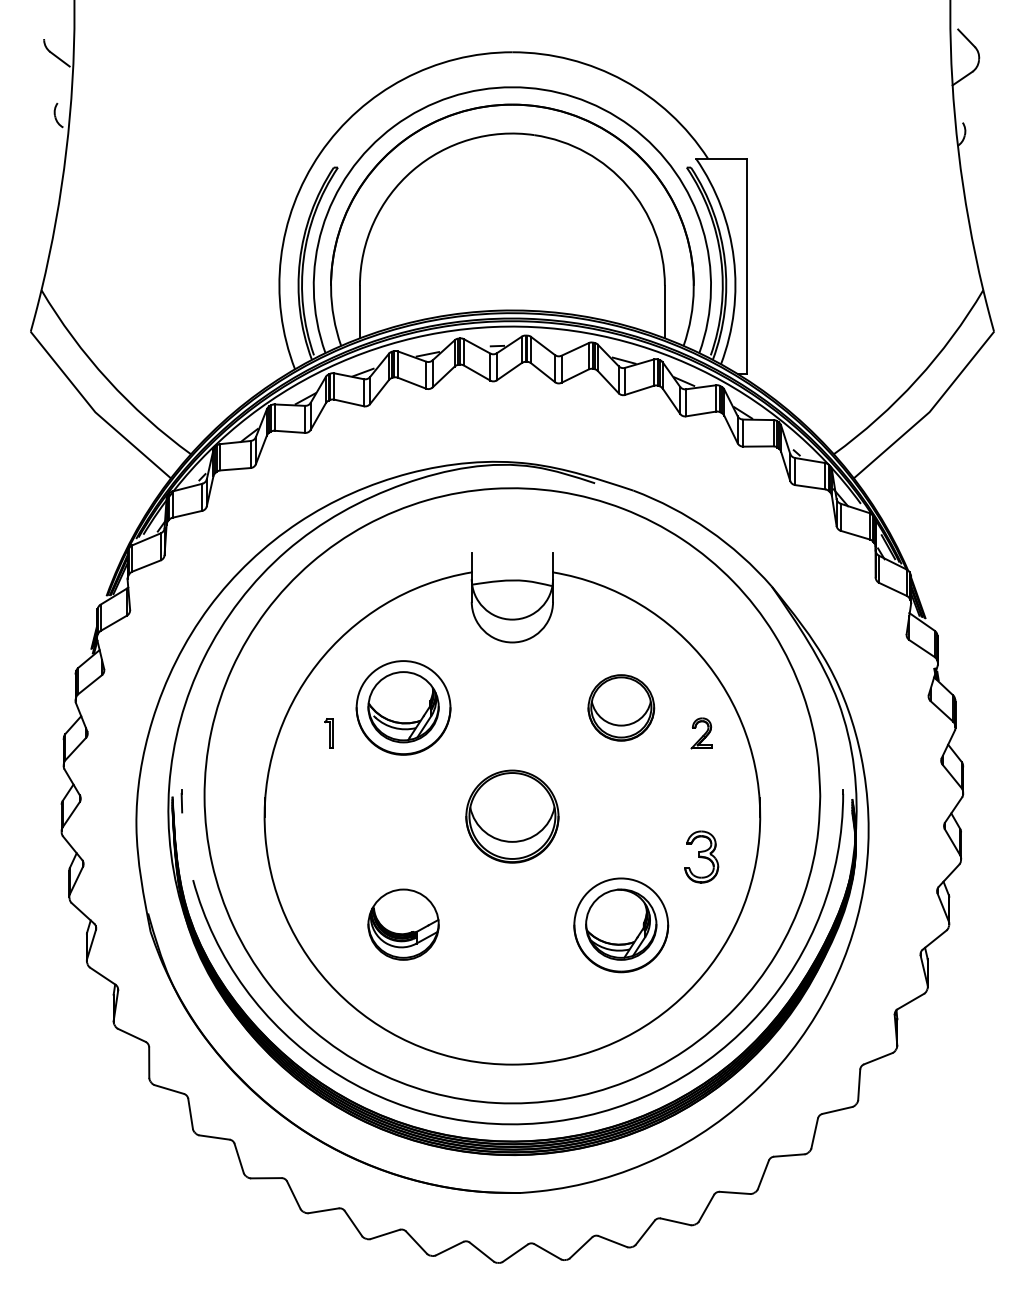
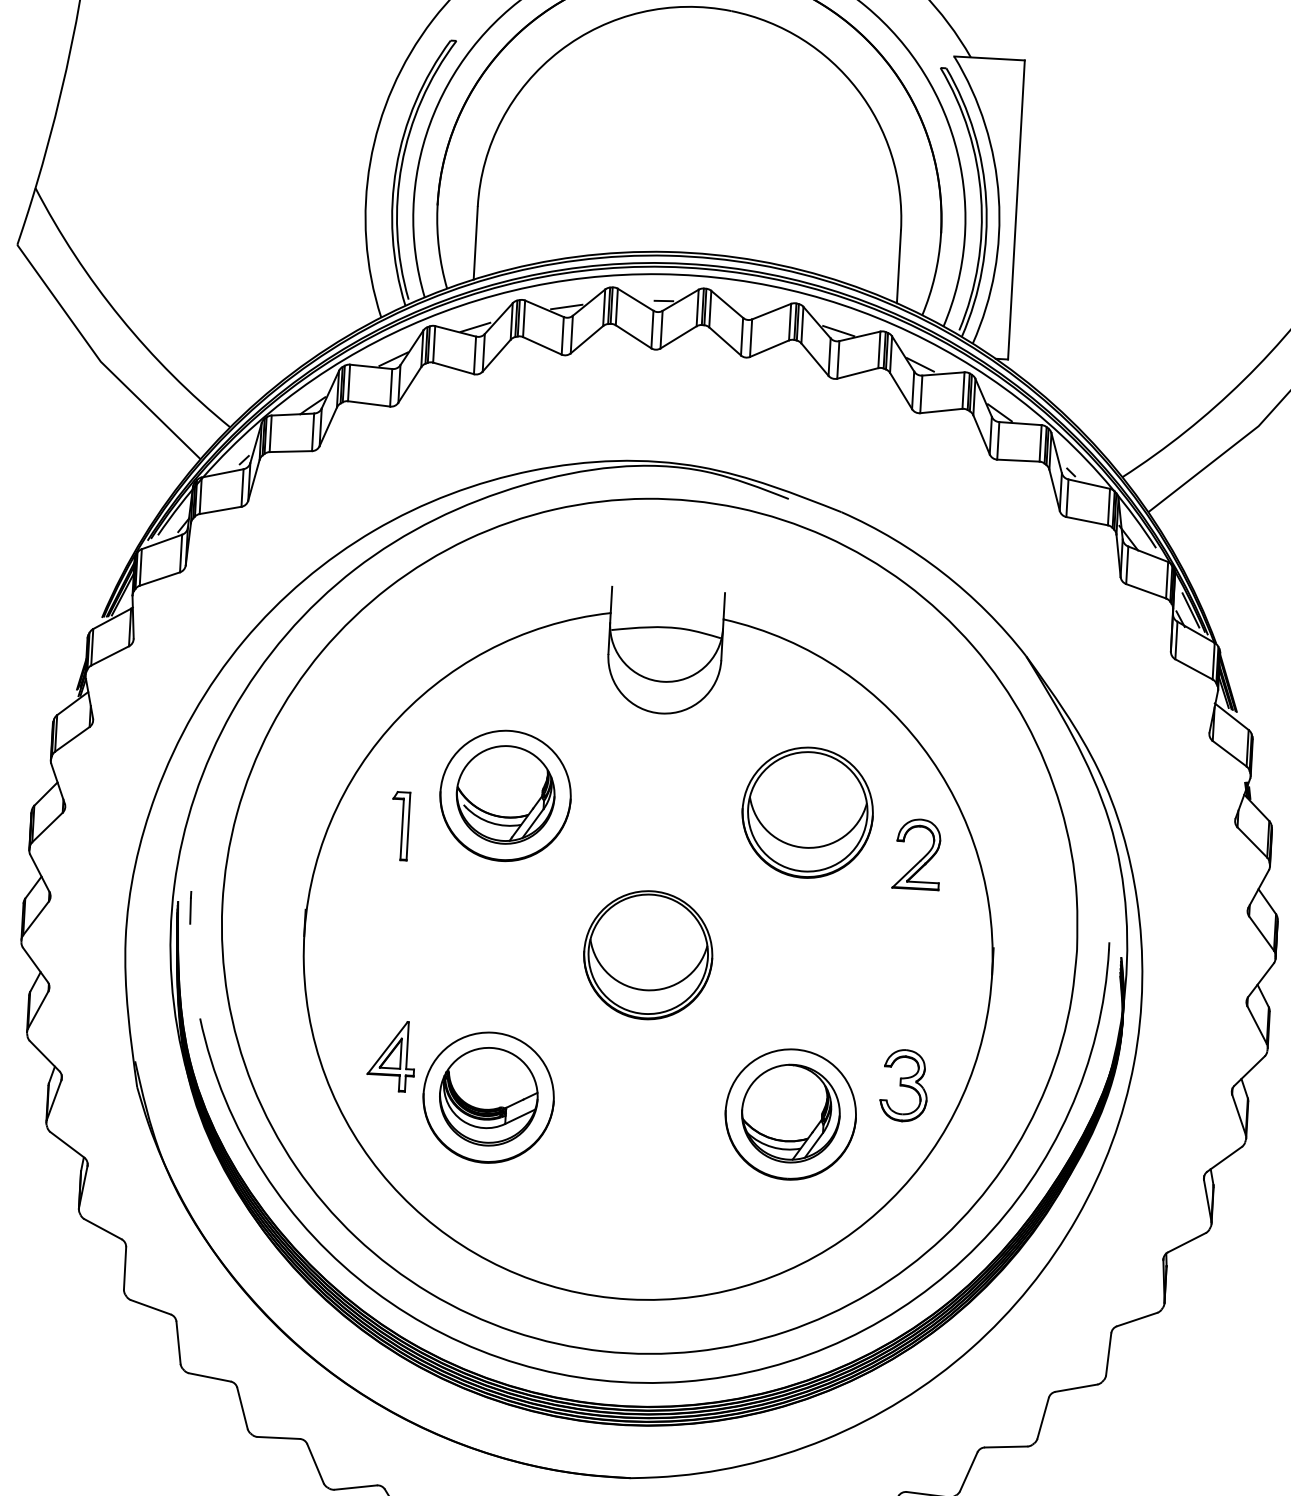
part: (621, 707) -> (808, 812), size x1.43
part: (328, 733) -> (399, 825), size x1.67
part: (701, 733) -> (917, 854), size x1.67
part: (701, 856) -> (904, 1084), moved
part: (382, 923) -> (459, 1093), added

